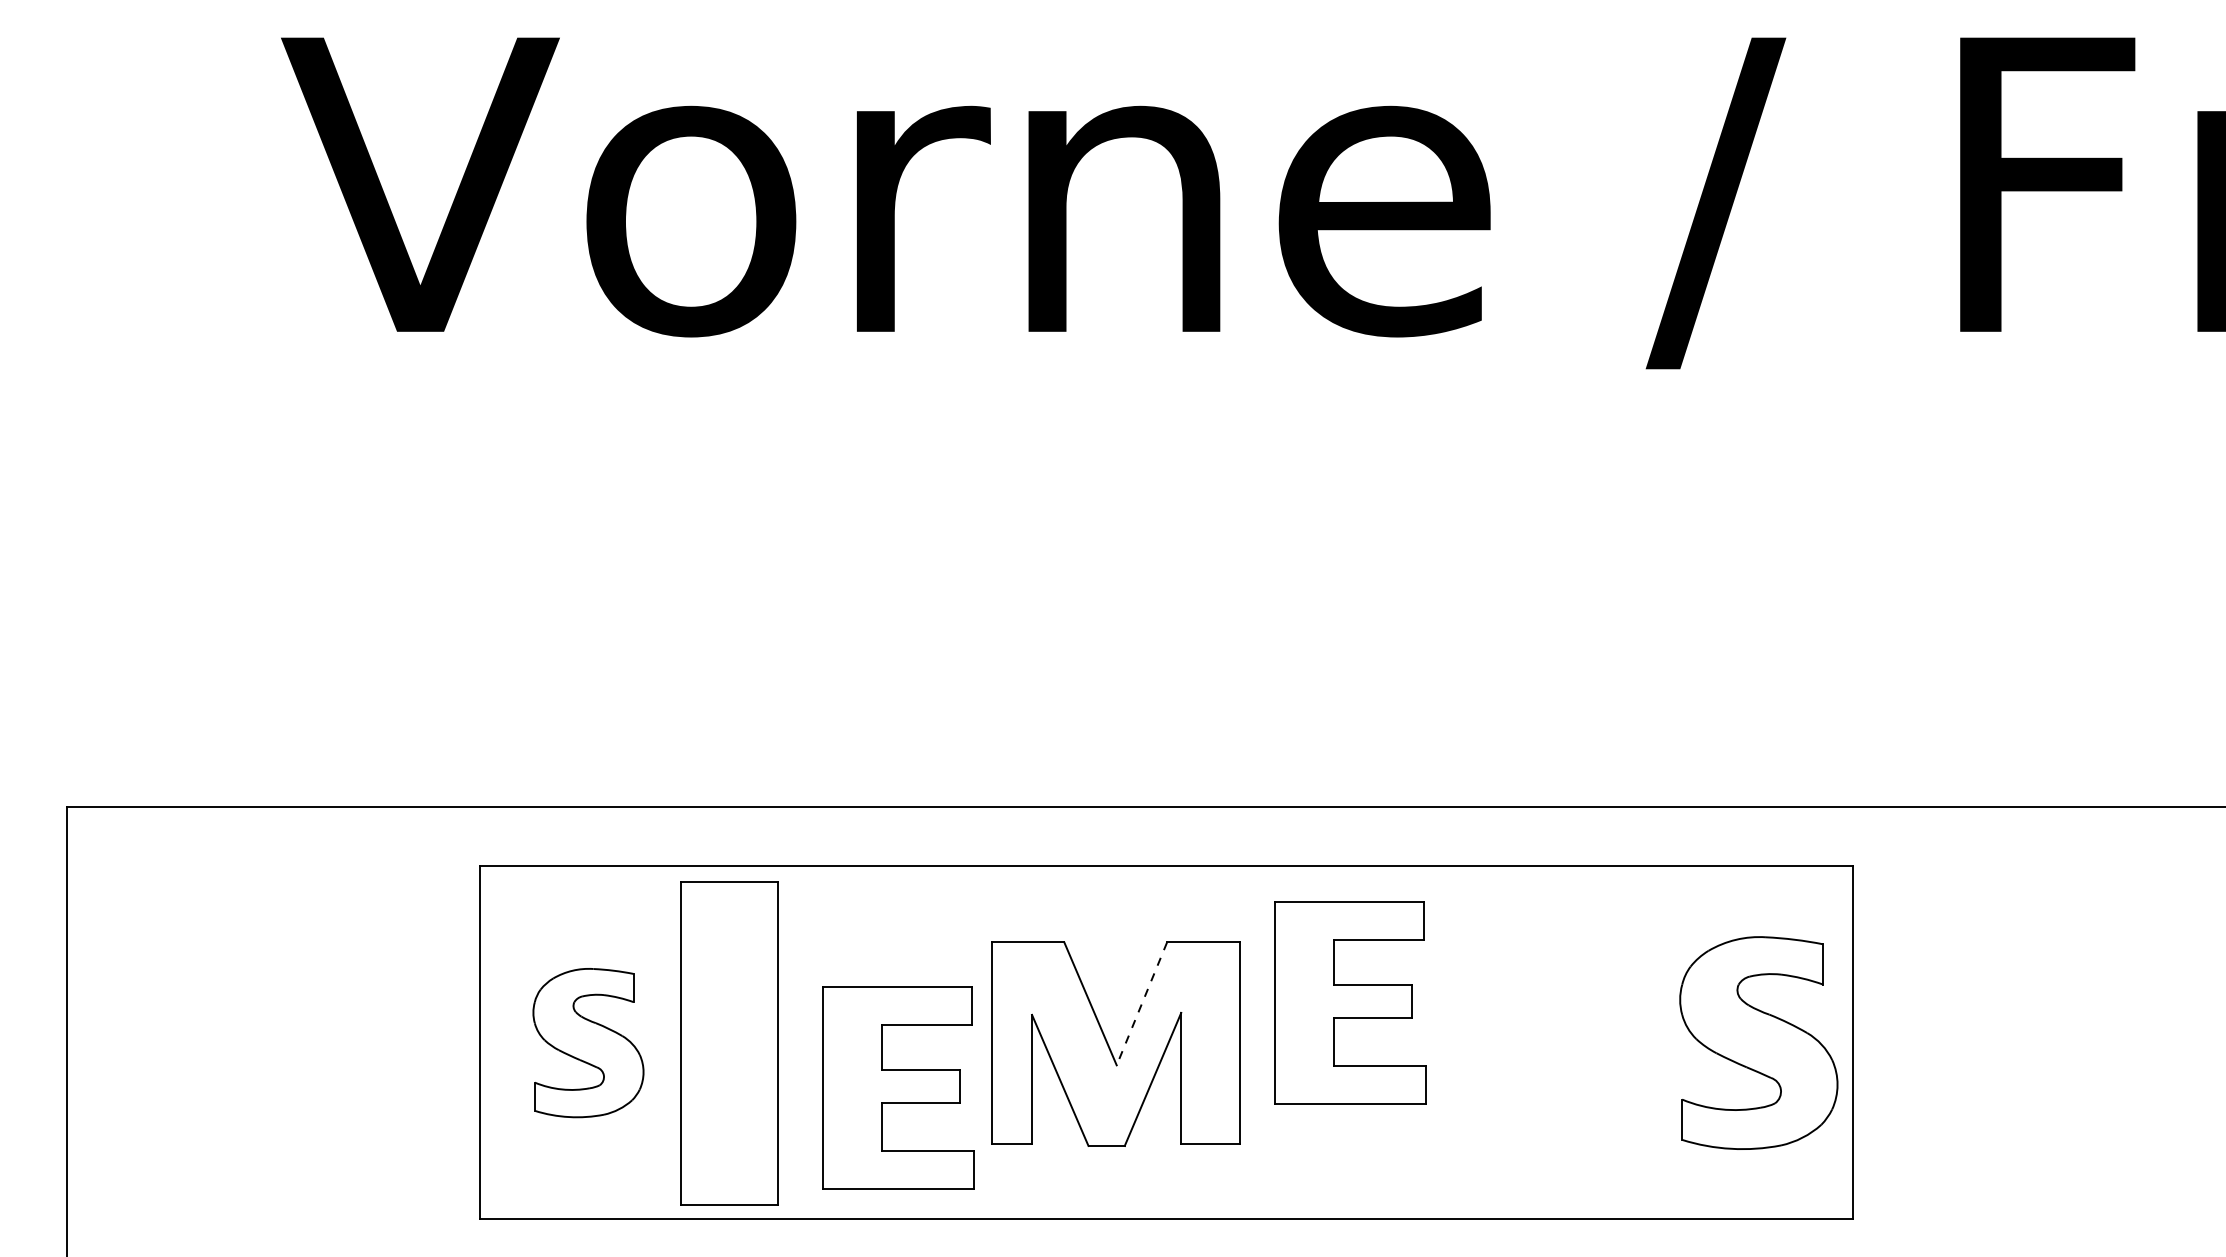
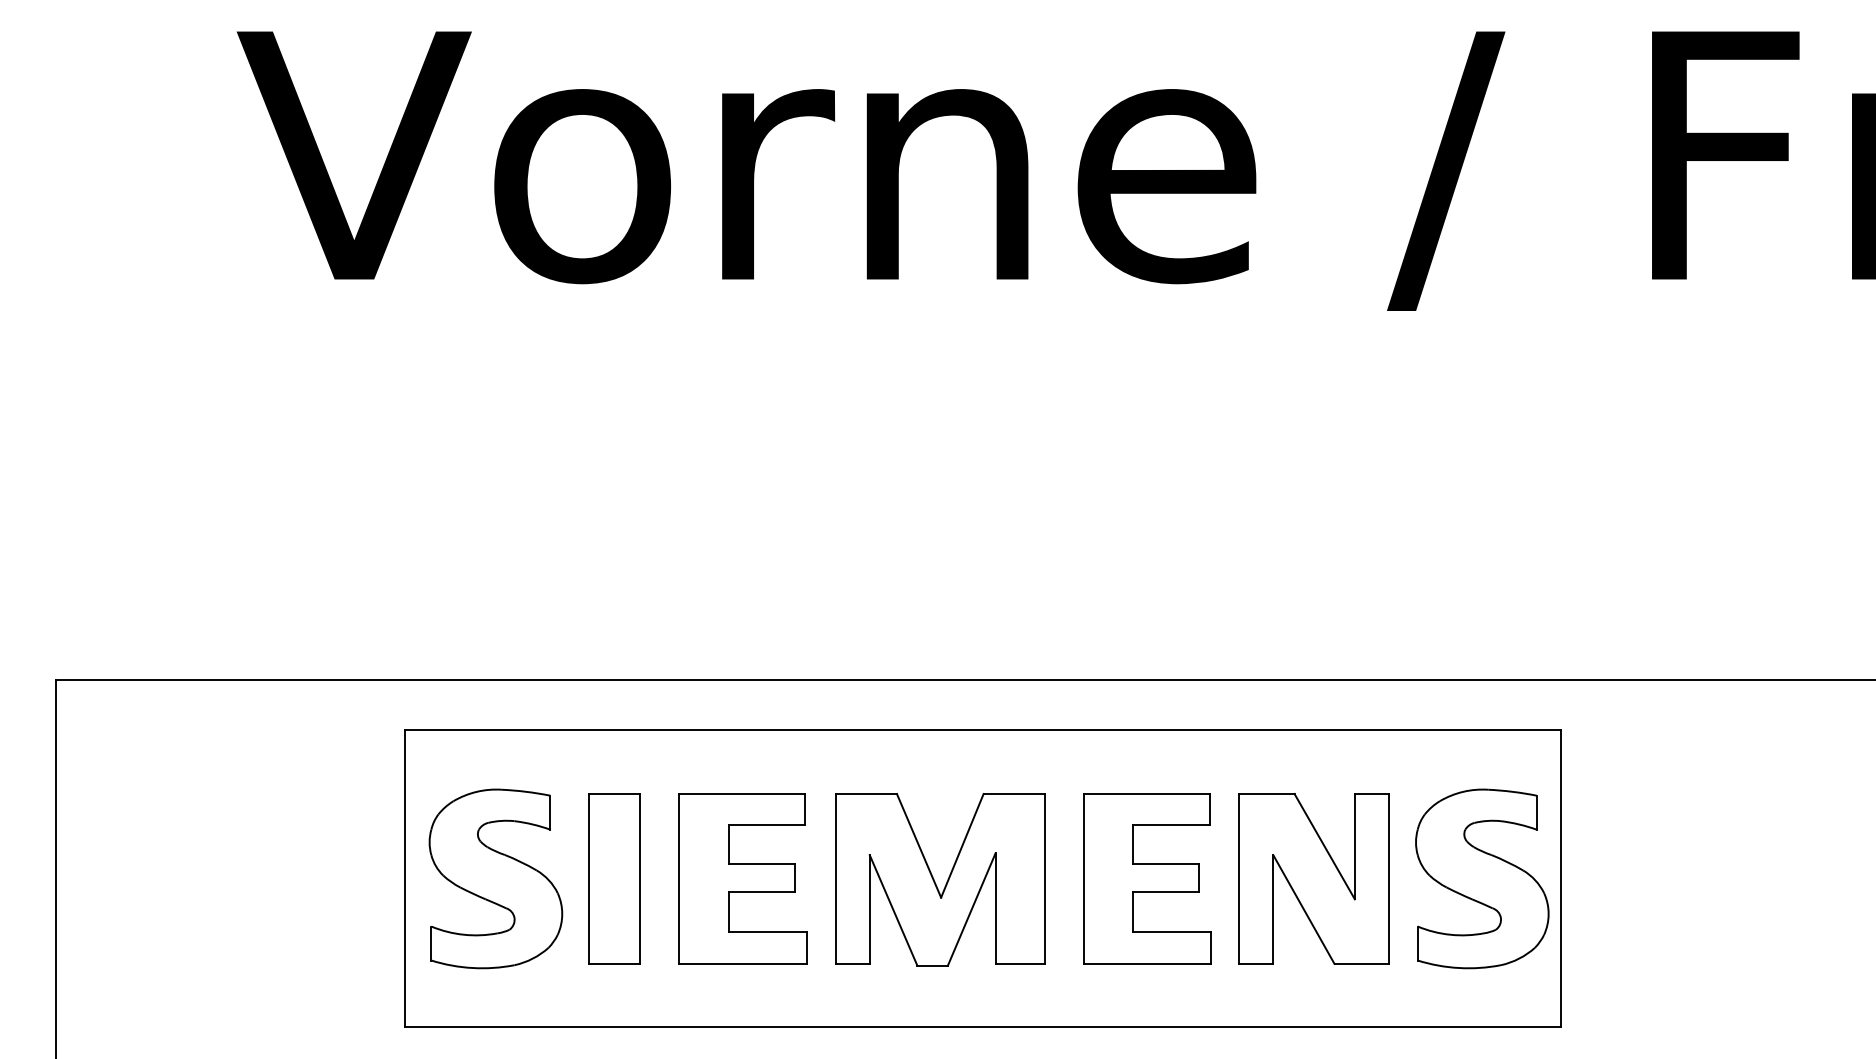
part: (1350, 1002) -> (1147, 878), moved
line: (1141, 1004) -> (962, 846), dashed -> solid
part: (588, 1042) -> (495, 878), size x1.43
part: (729, 1042) -> (614, 878), size x0.62
part: (1559, 1042) -> (1314, 878), added
part: (898, 1087) -> (742, 878), moved

